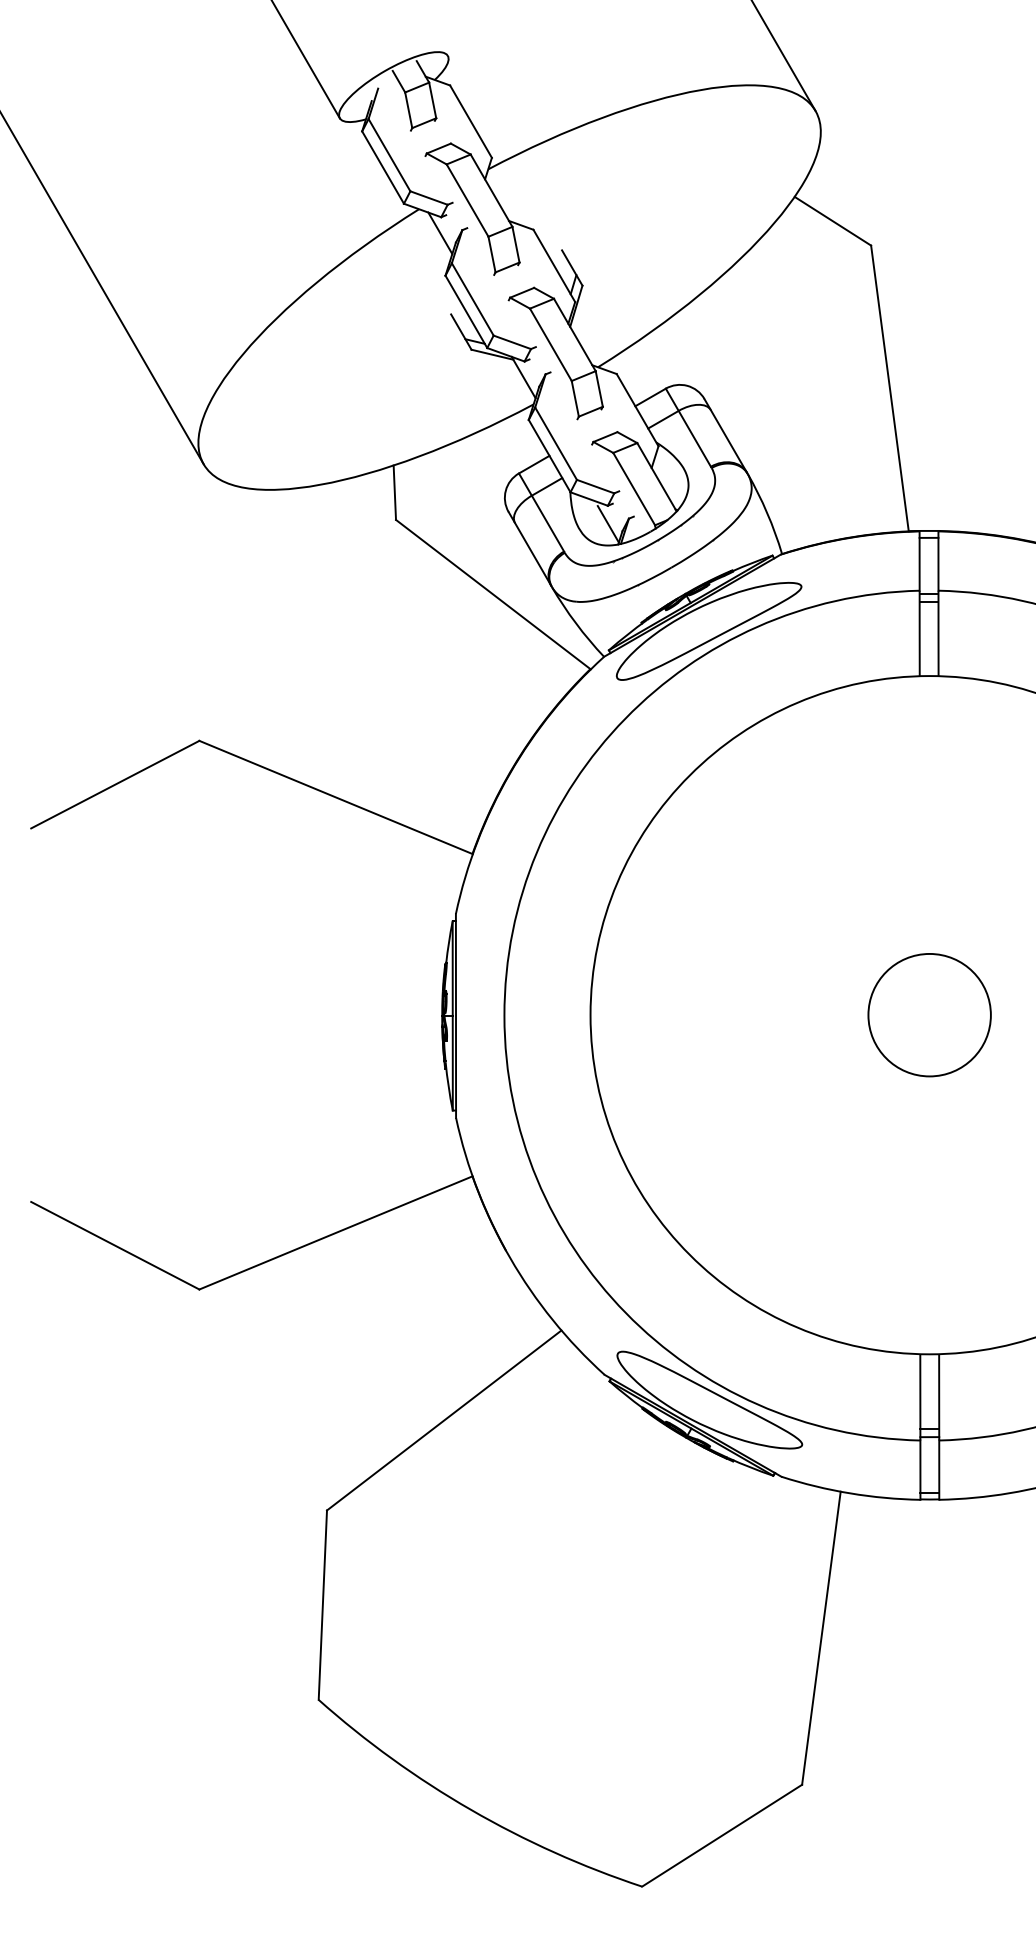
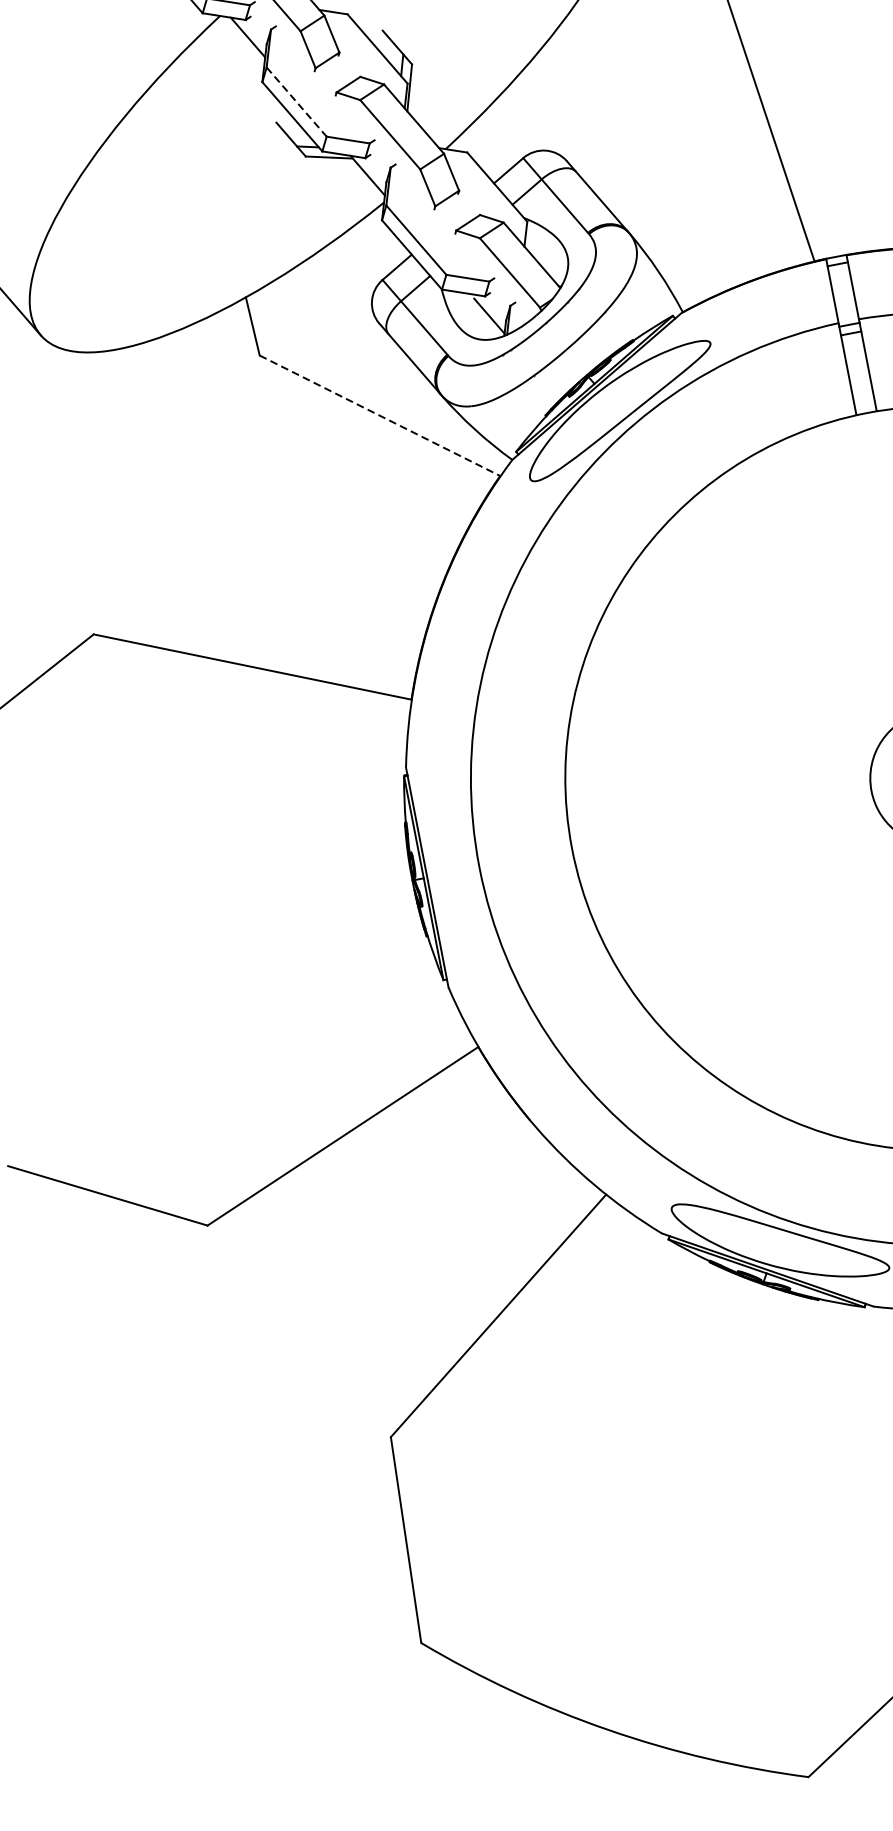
line: (472, 299) -> (296, 102), solid -> dashed
line: (493, 594) -> (380, 415), solid -> dashed

